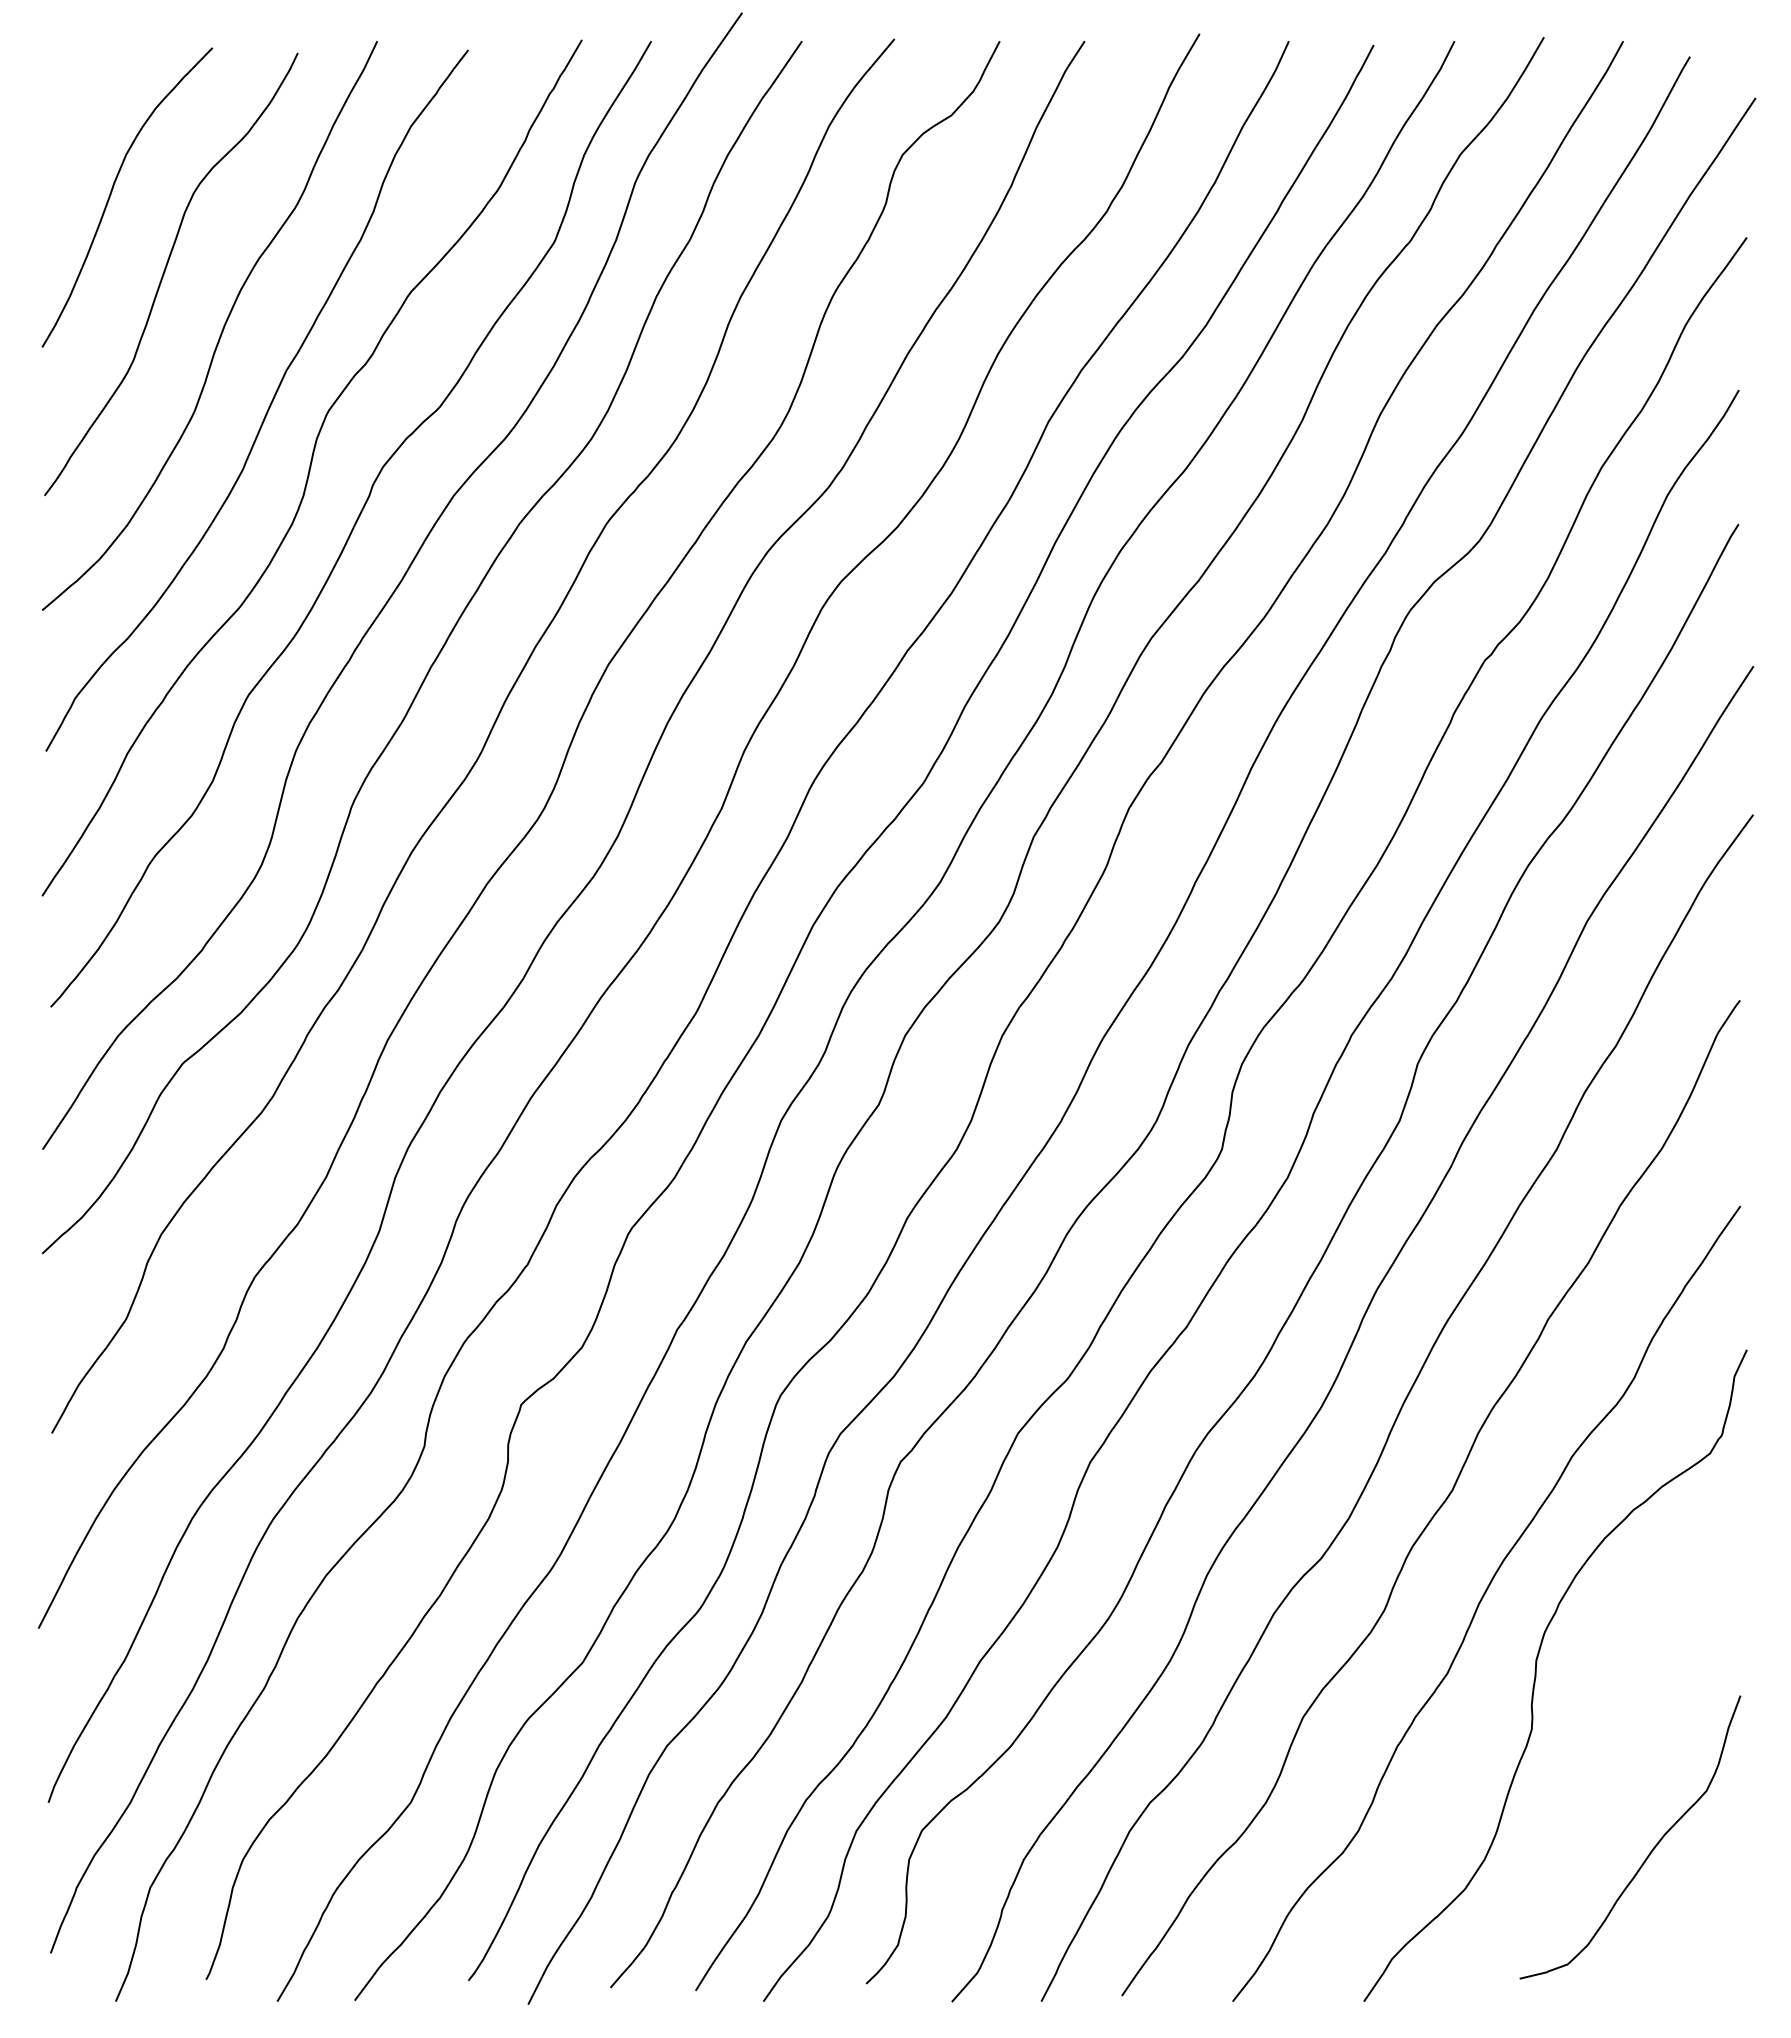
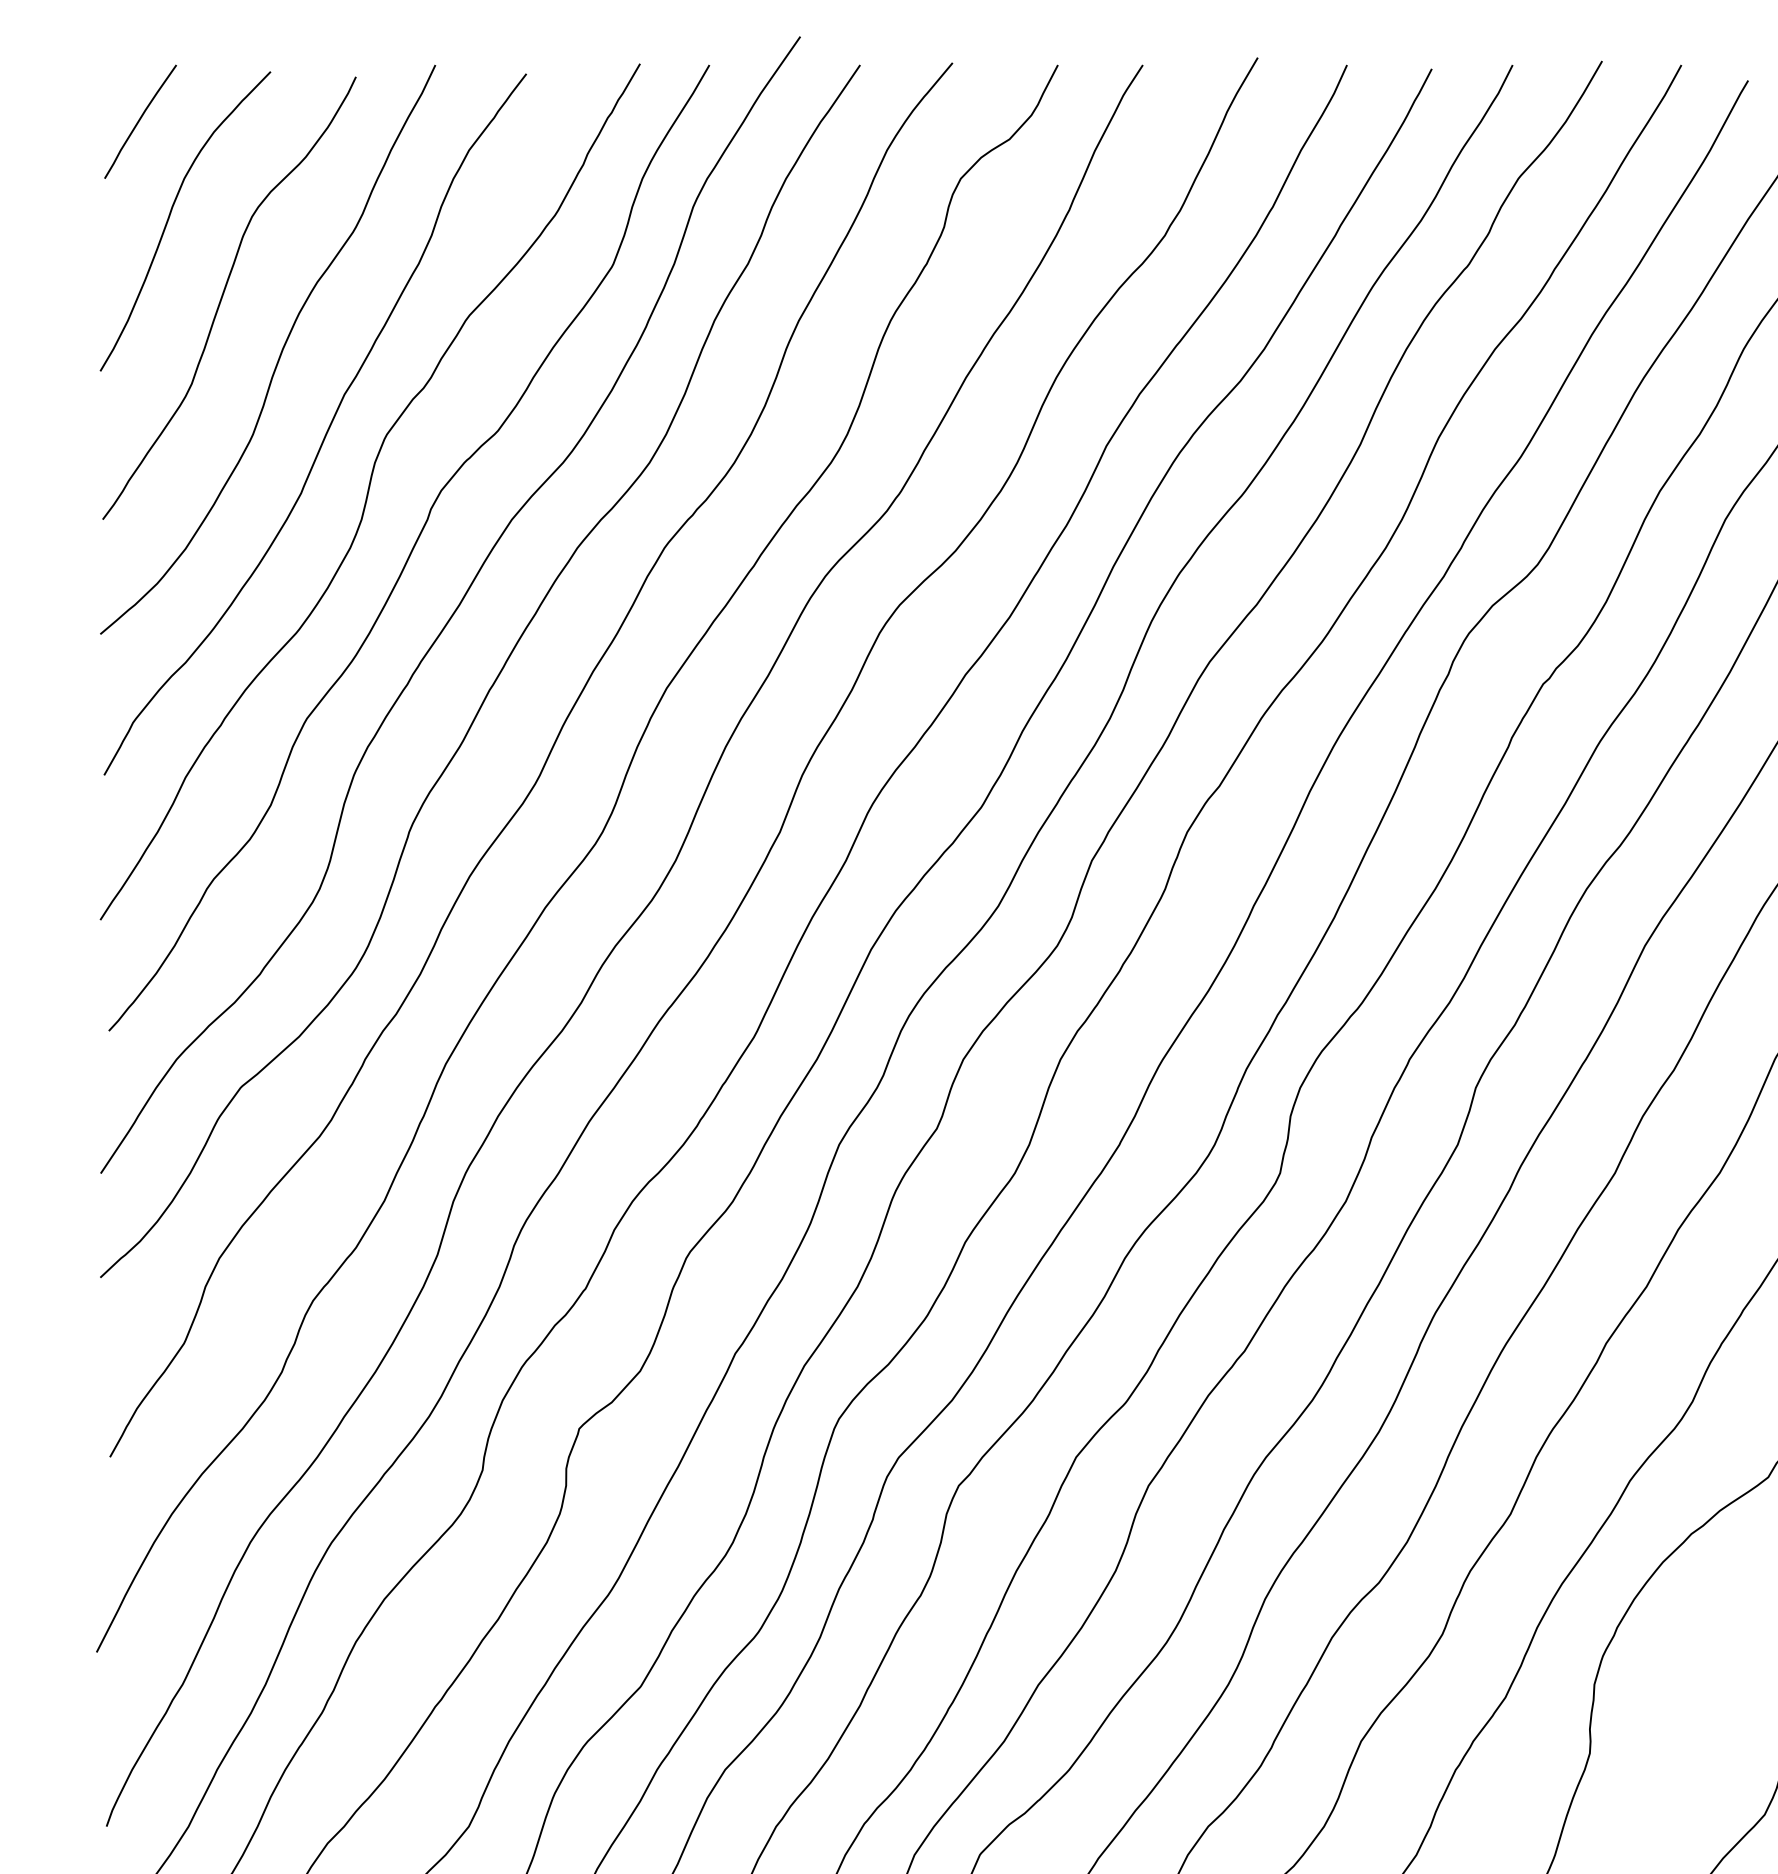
curve: (82, 96) -> (140, 120), added

